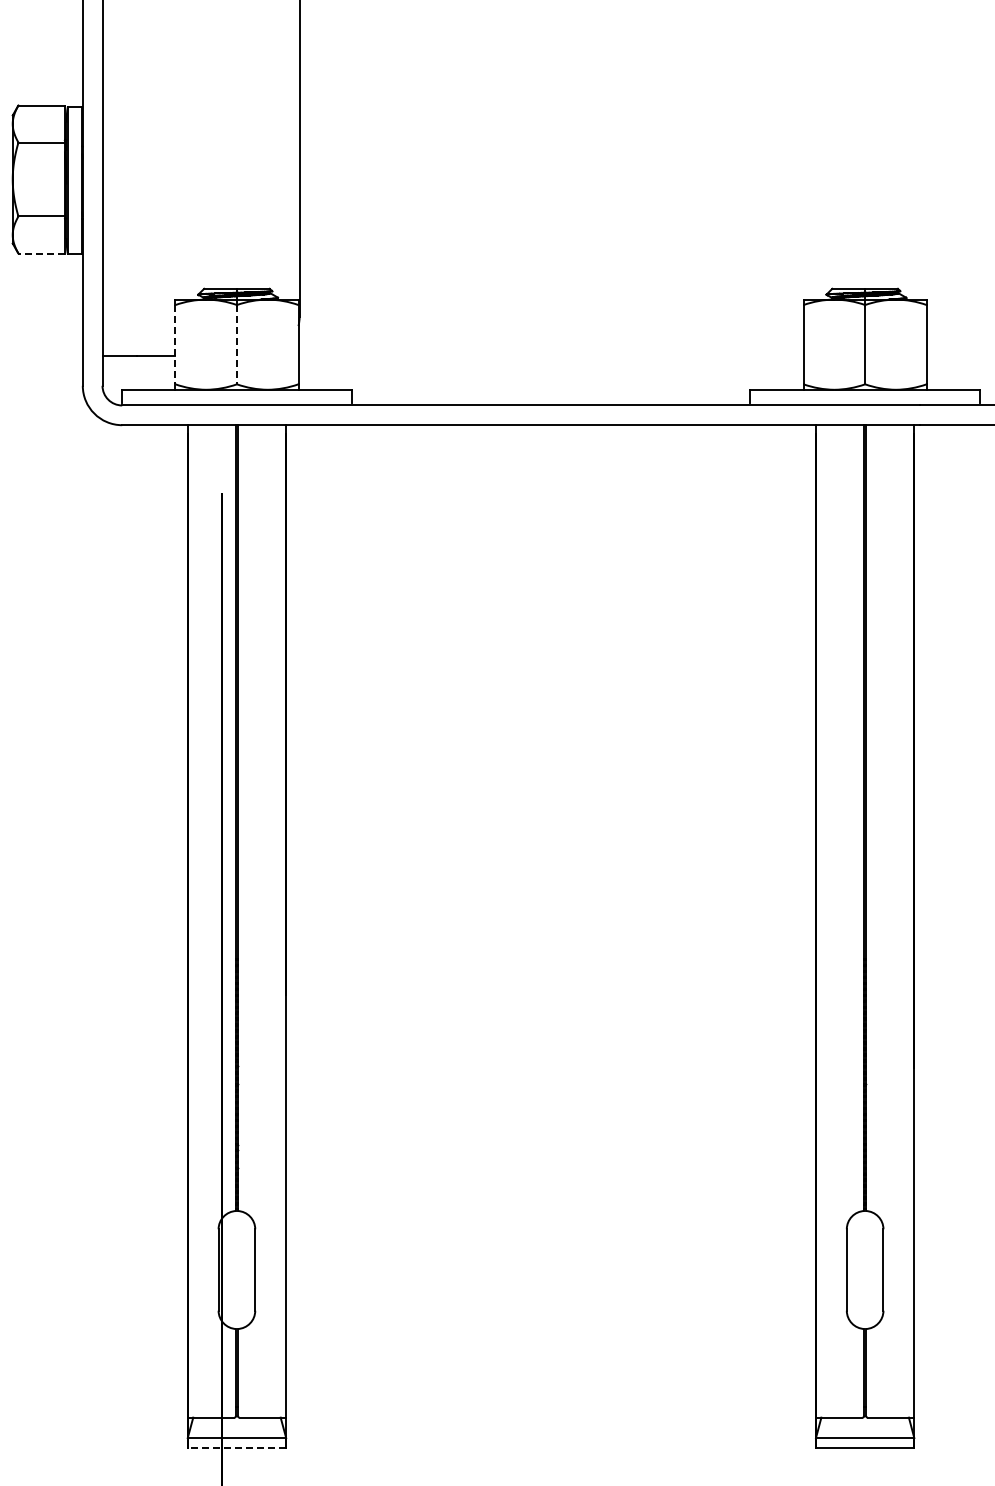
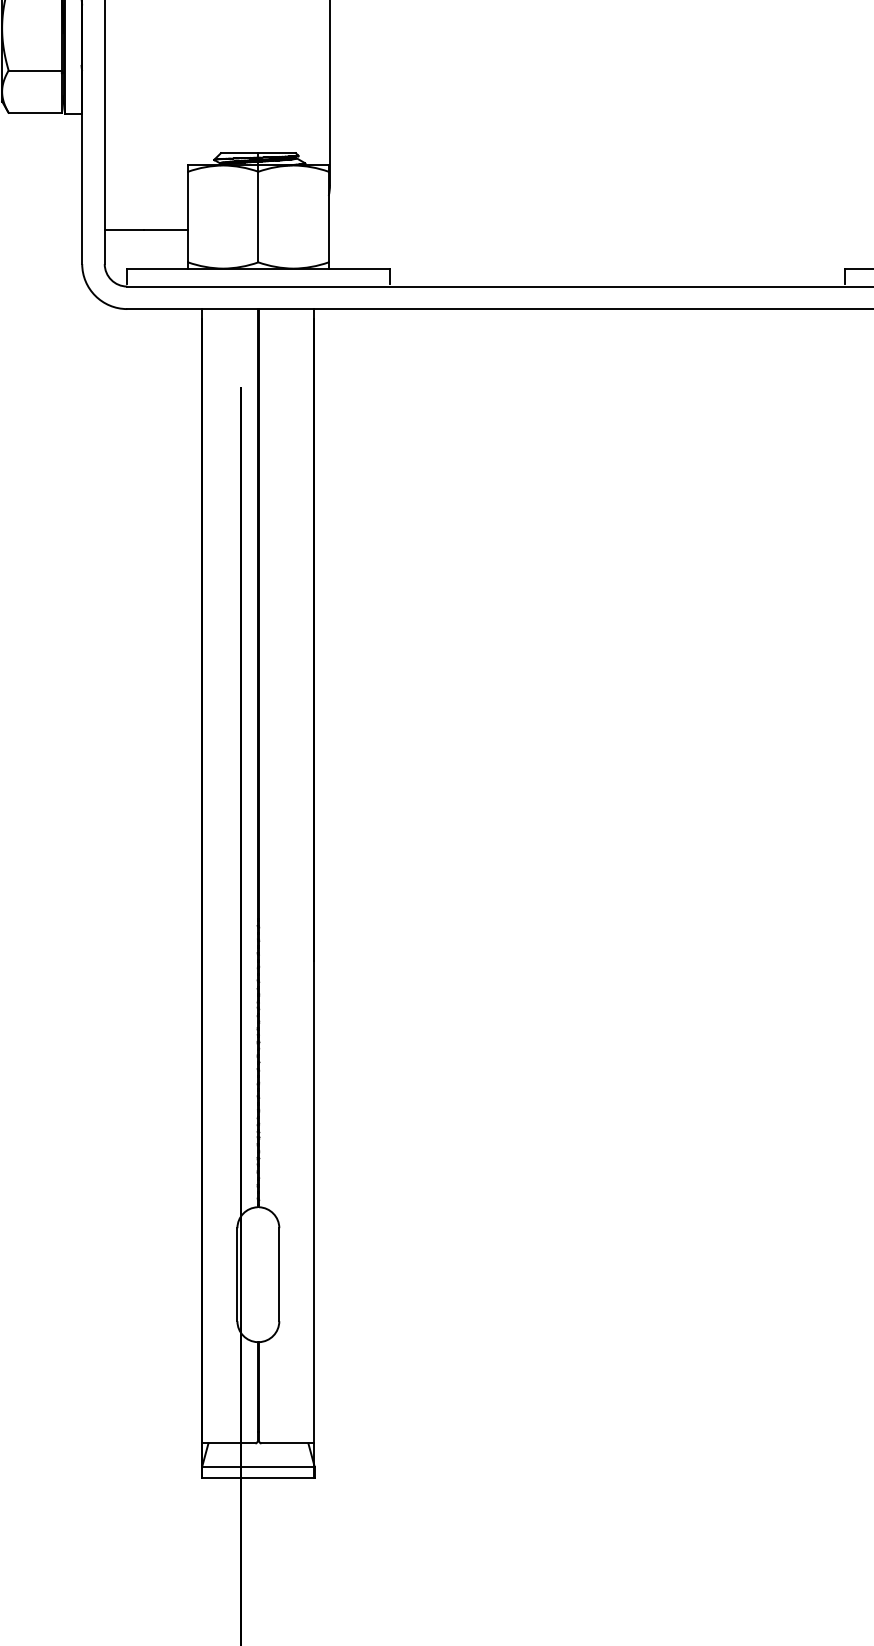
line: (41, 253) -> (34, 112), dashed -> solid
line: (175, 344) -> (188, 216), dashed -> solid
line: (236, 344) -> (257, 216), dashed -> solid
line: (236, 1447) -> (257, 1477), dashed -> solid

